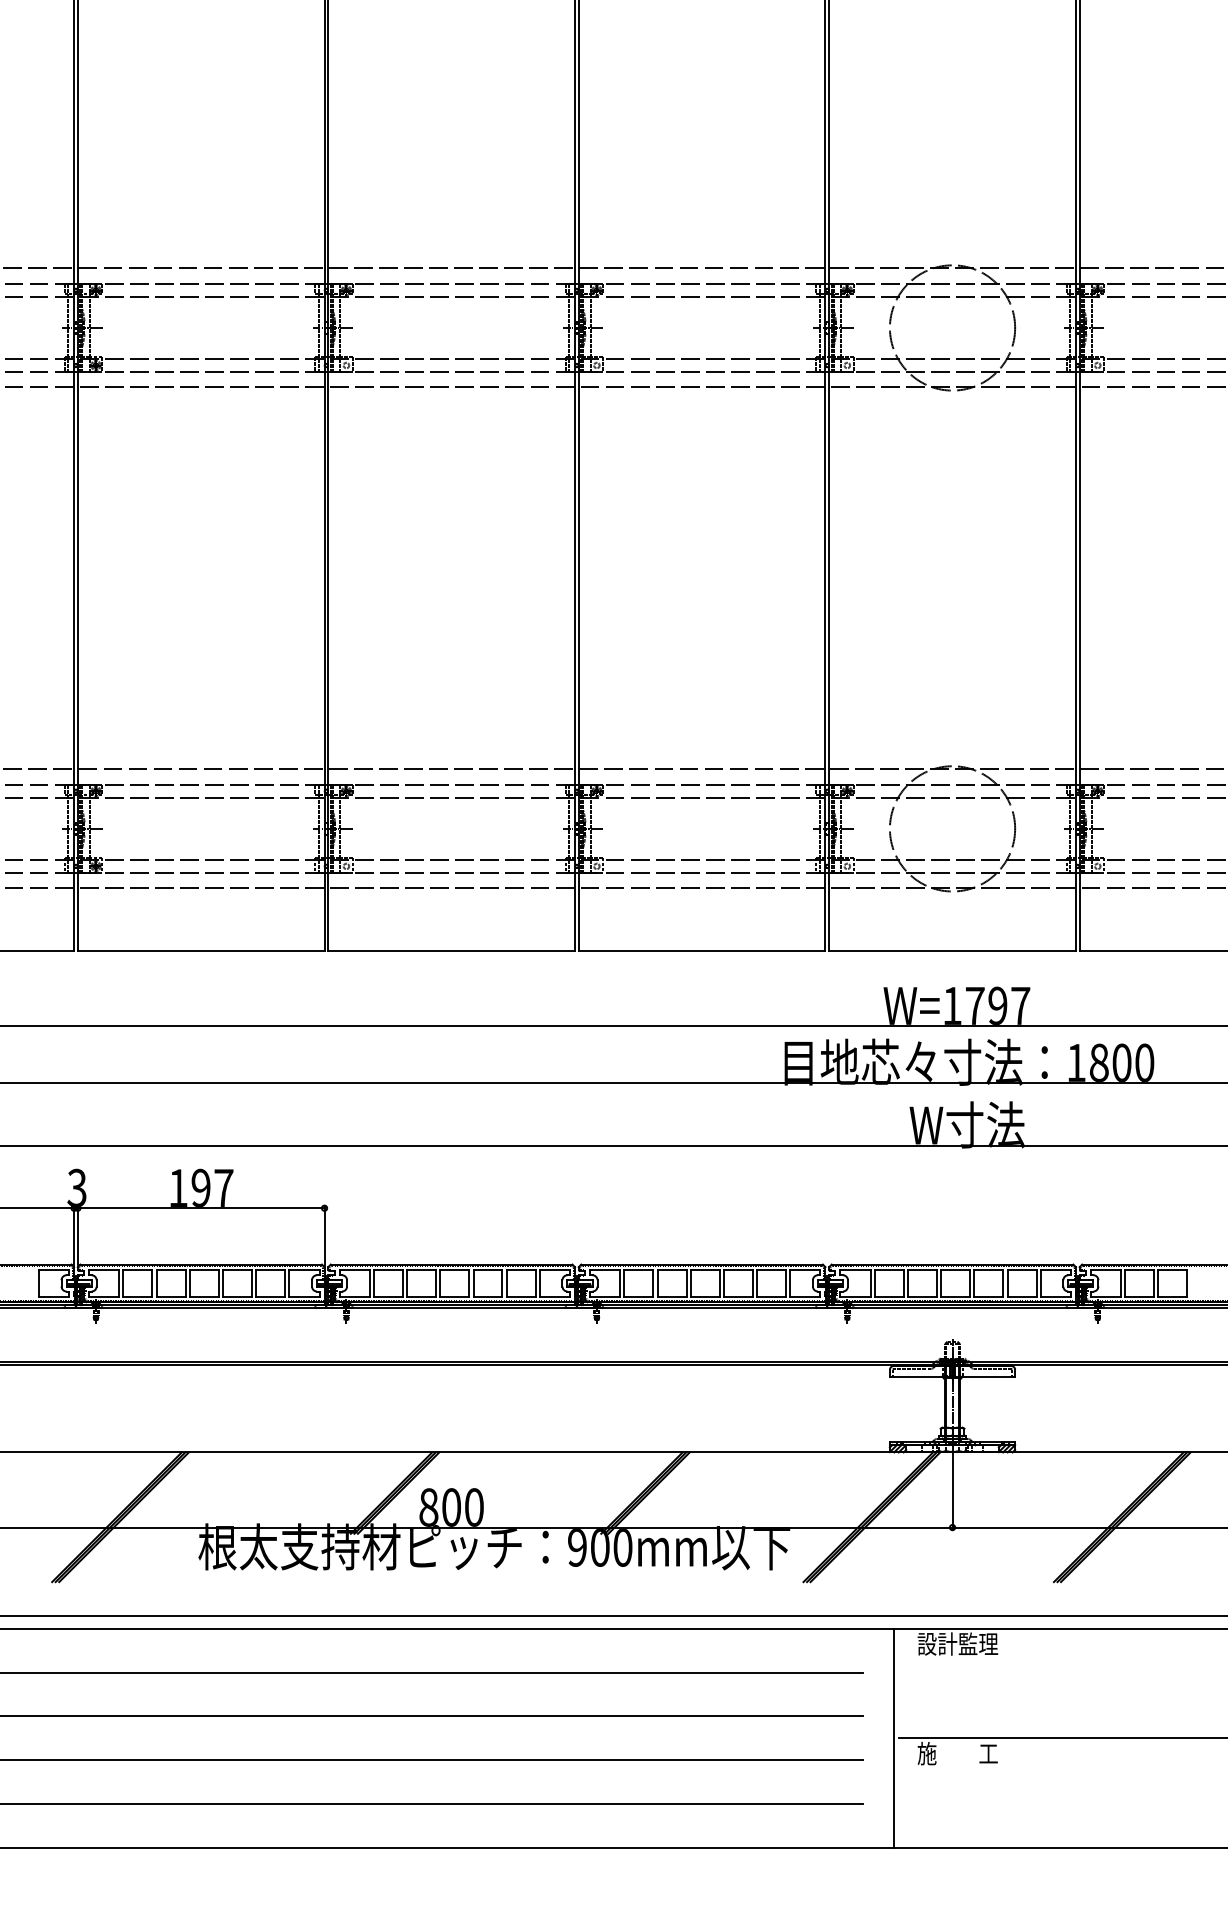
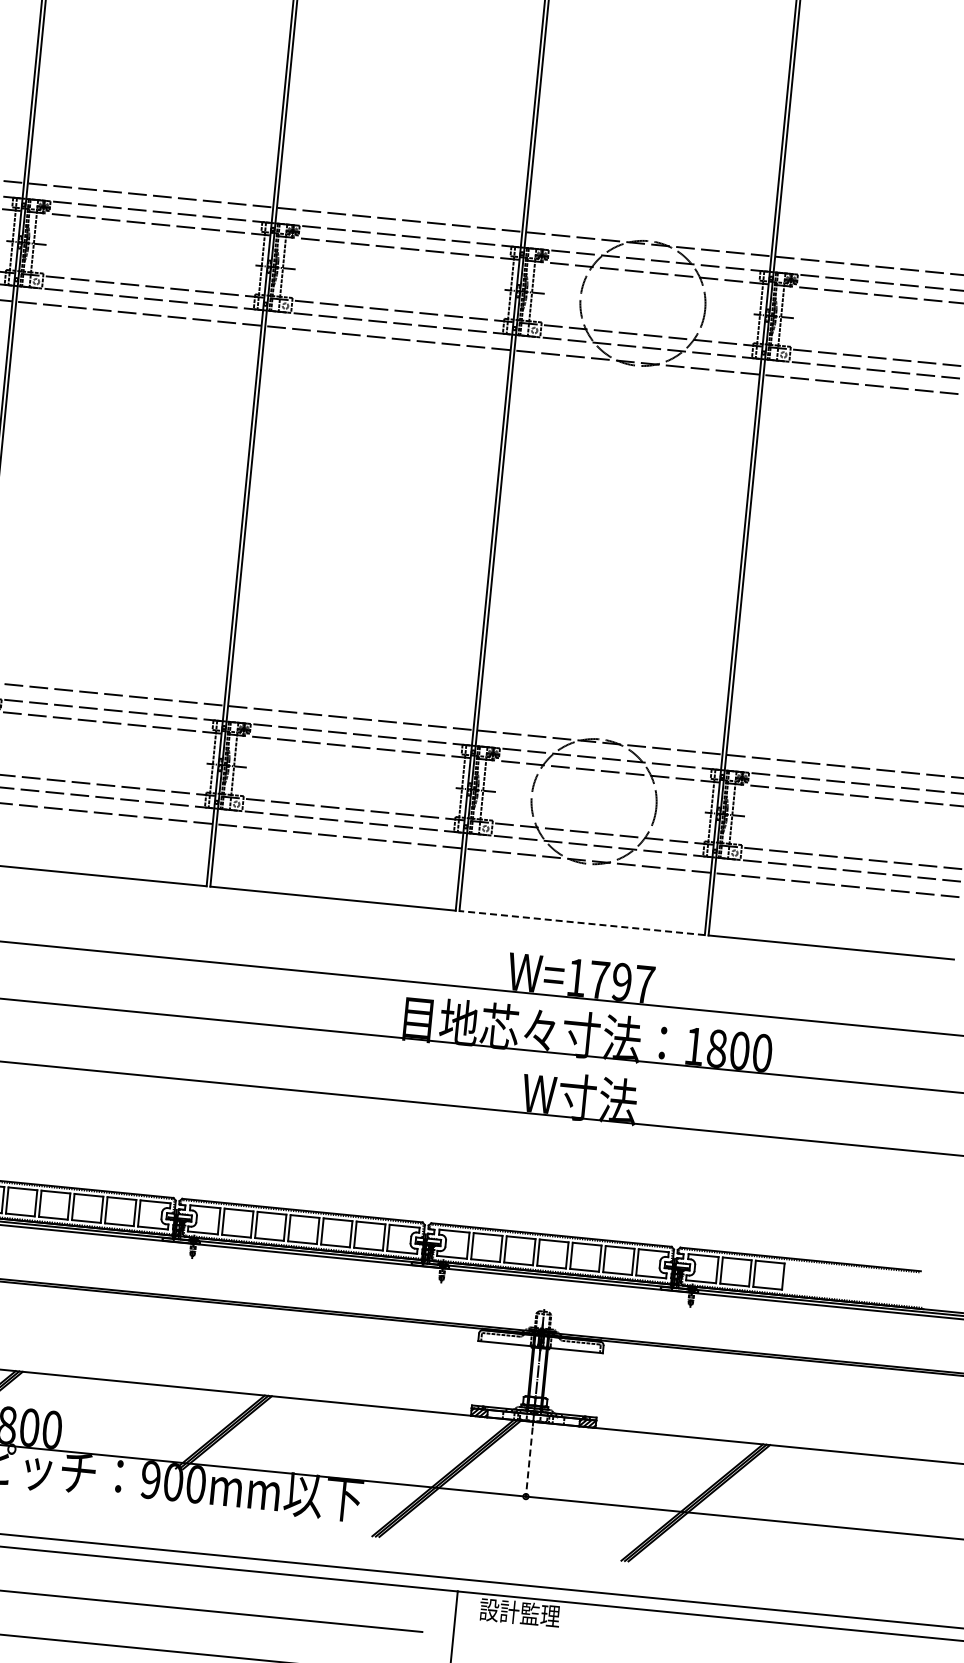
line: (952, 950) -> (582, 922), solid -> dashed
line: (952, 1494) -> (529, 1463), solid -> dashed

